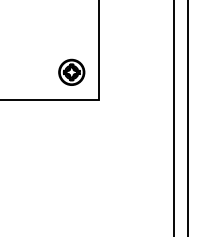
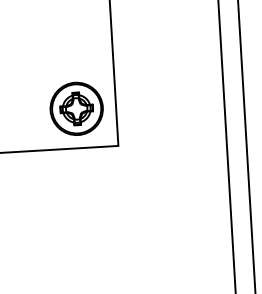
part: (71, 72) -> (76, 109), size x1.43

